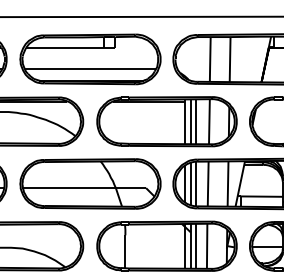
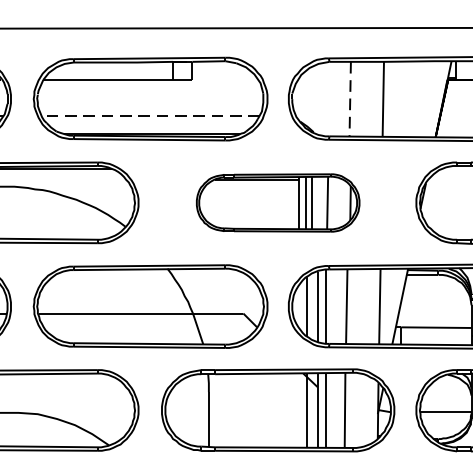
line: (210, 59) -> (350, 99), solid -> dashed
line: (90, 69) -> (150, 115), solid -> dashed
part: (166, 121) -> (277, 202), size x0.7

